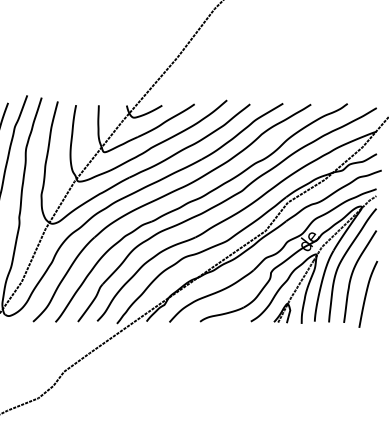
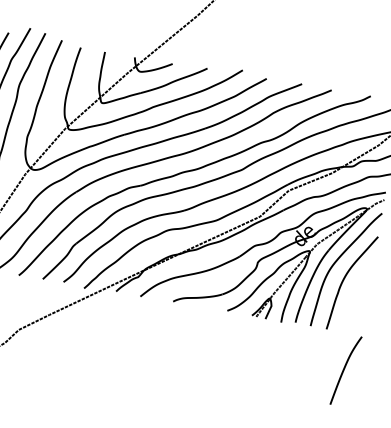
curve: (367, 293) -> (345, 369), moved

